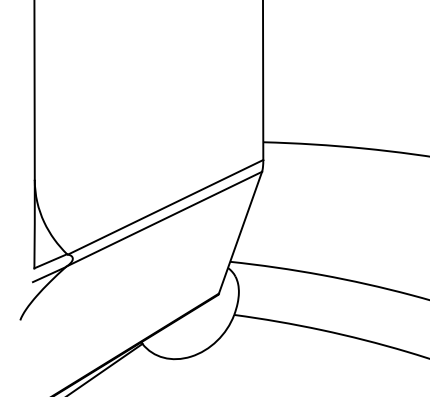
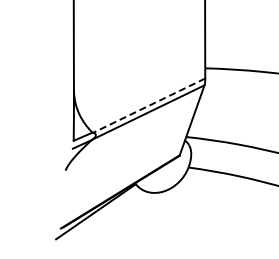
line: (164, 206) -> (148, 105), solid -> dashed

